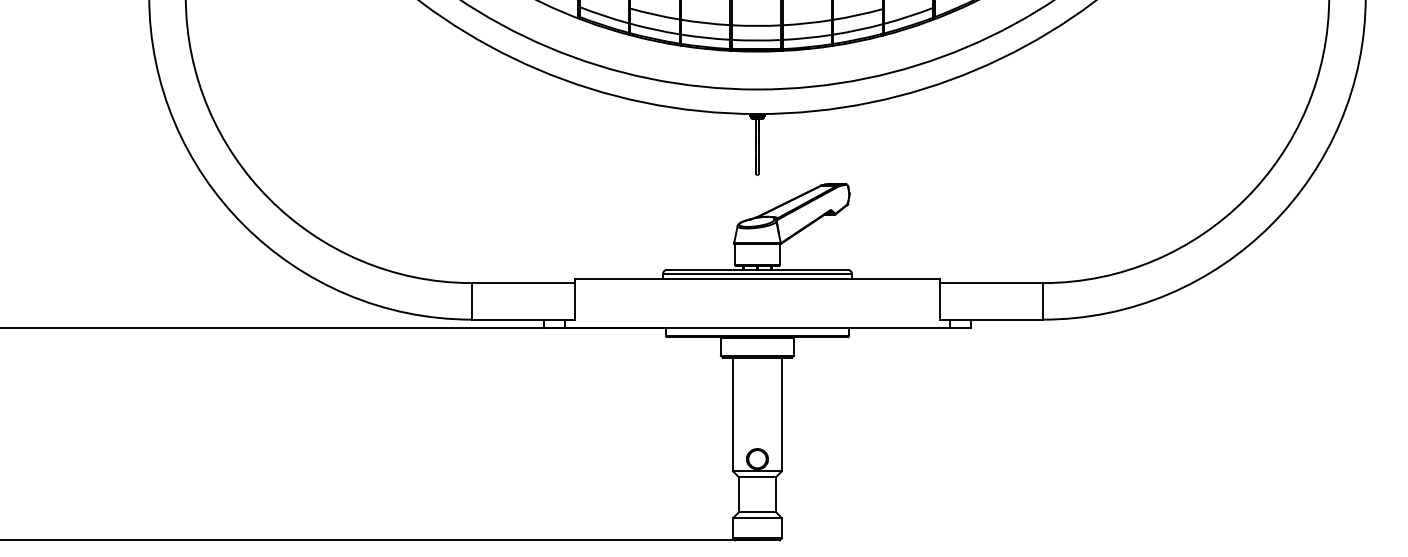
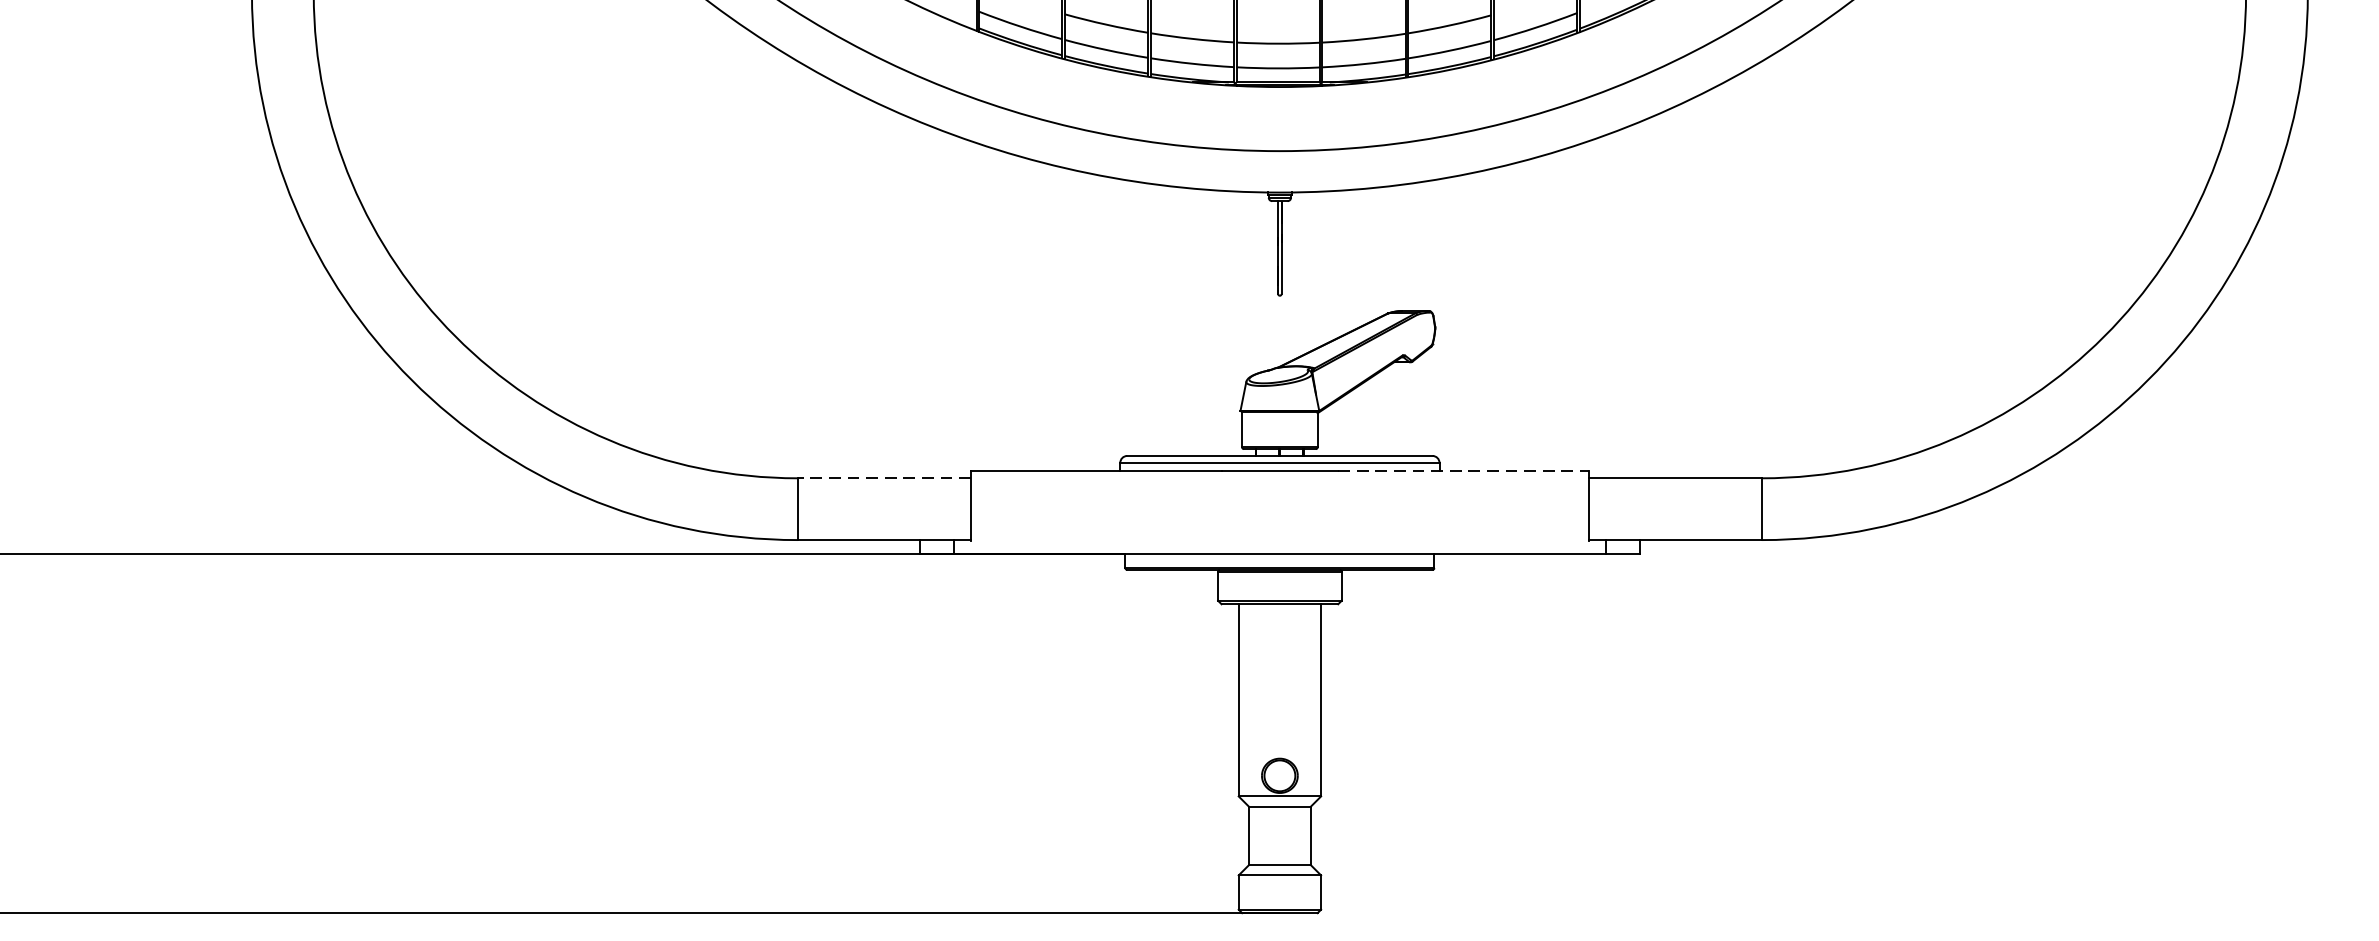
line: (866, 279) -> (1464, 472), solid -> dashed
line: (522, 283) -> (882, 478), solid -> dashed

